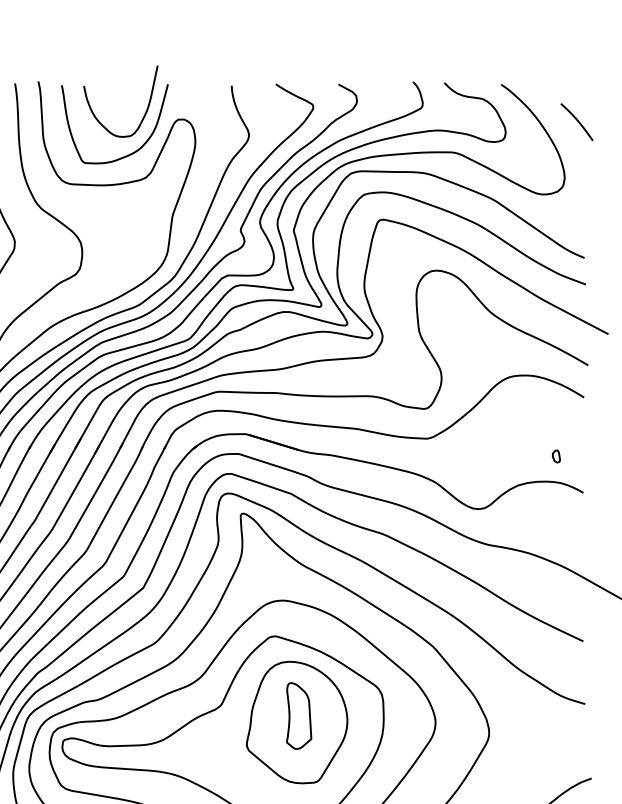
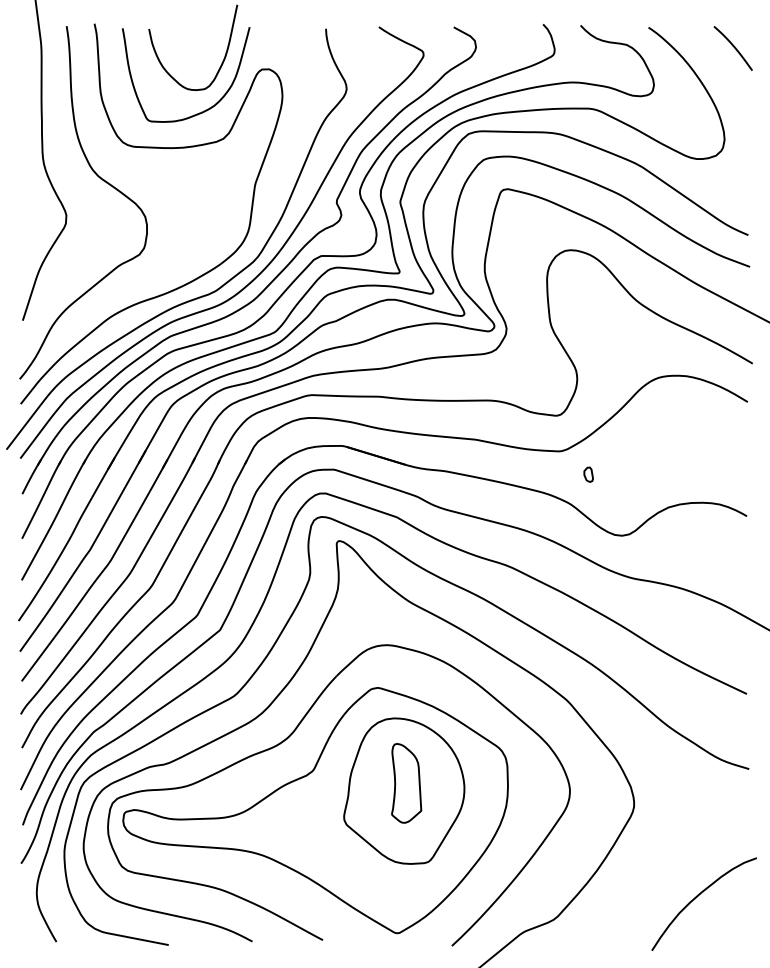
curve: (577, 121) -> (733, 47), moved
part: (556, 456) -> (588, 474), moved

